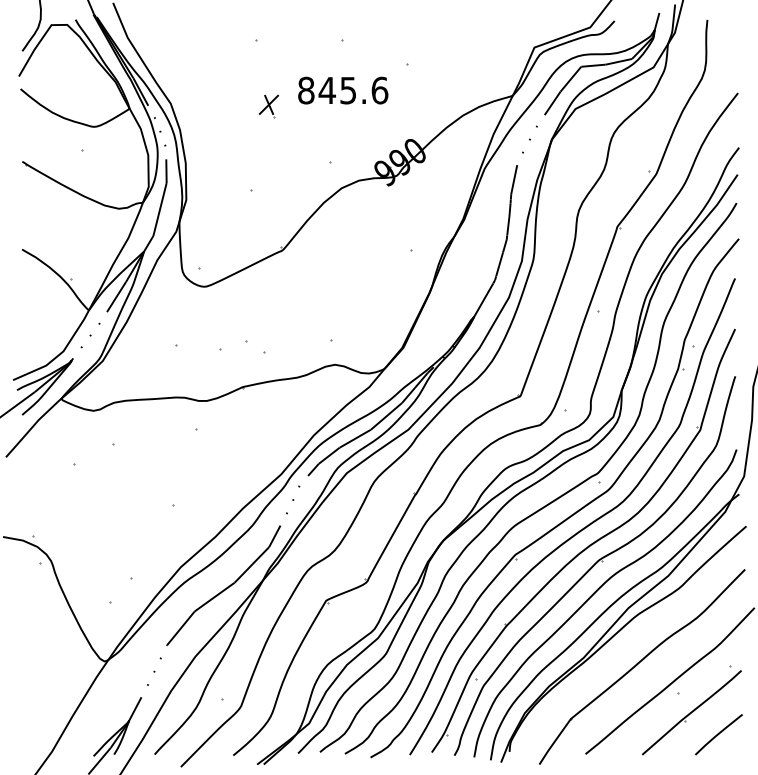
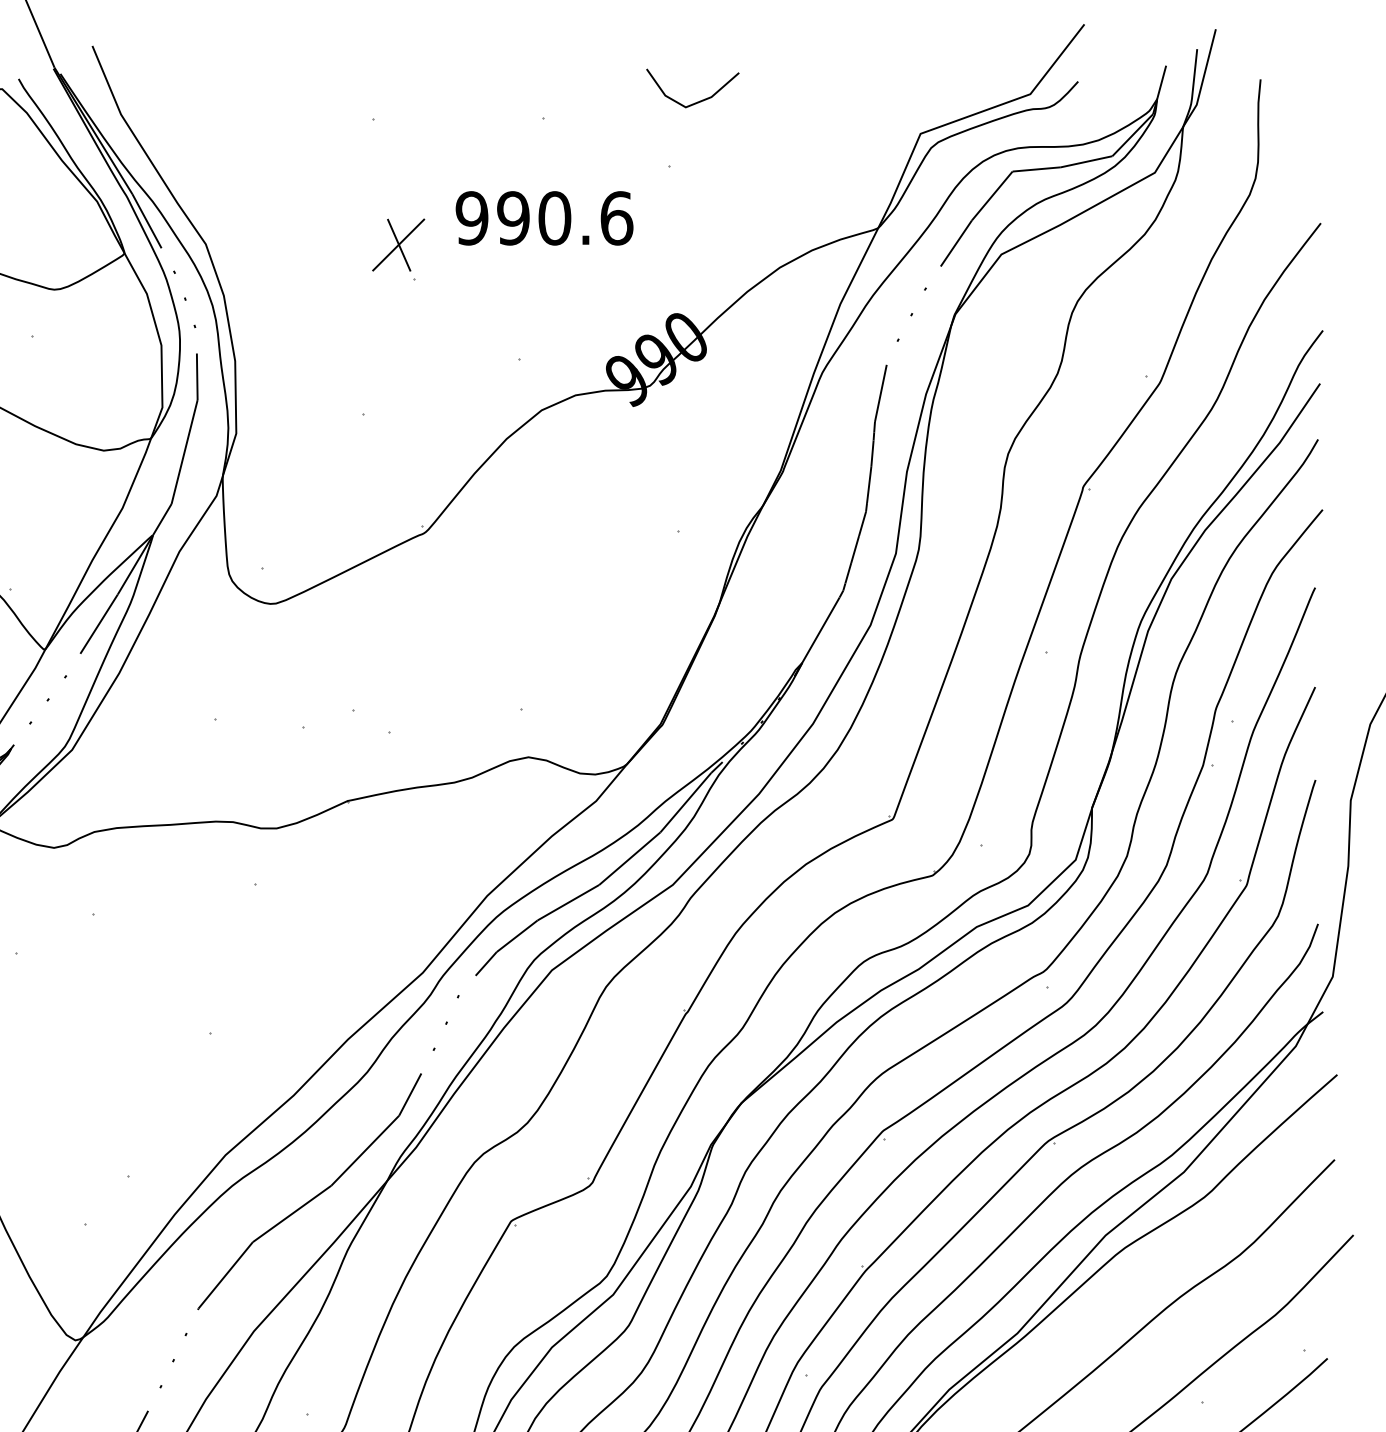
line: (421, 30) -> (698, 100), added
text: (327, 90) -> (513, 218), 845.6 -> 990.6
part: (268, 106) -> (397, 249), size x1.43

